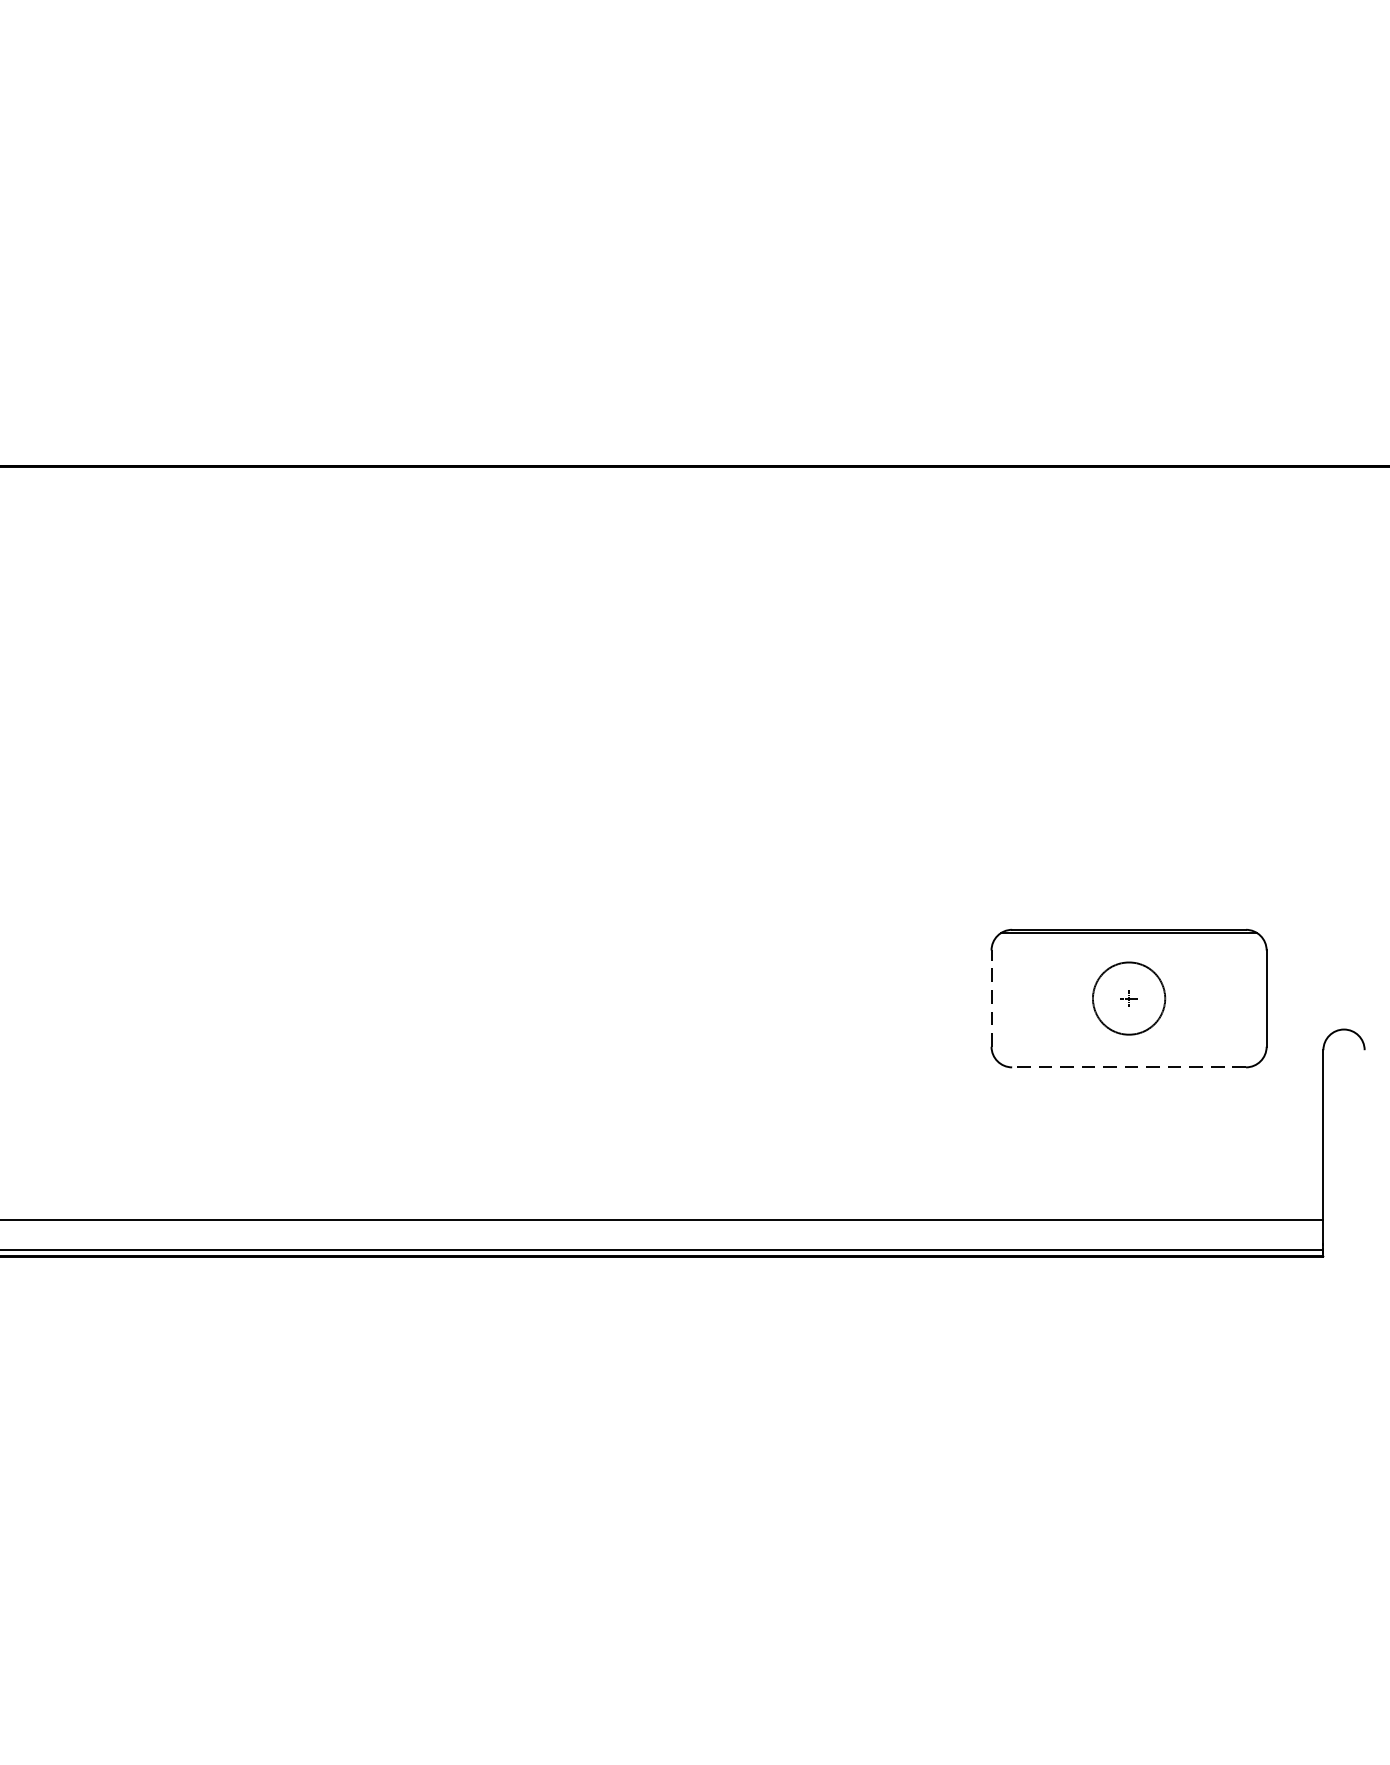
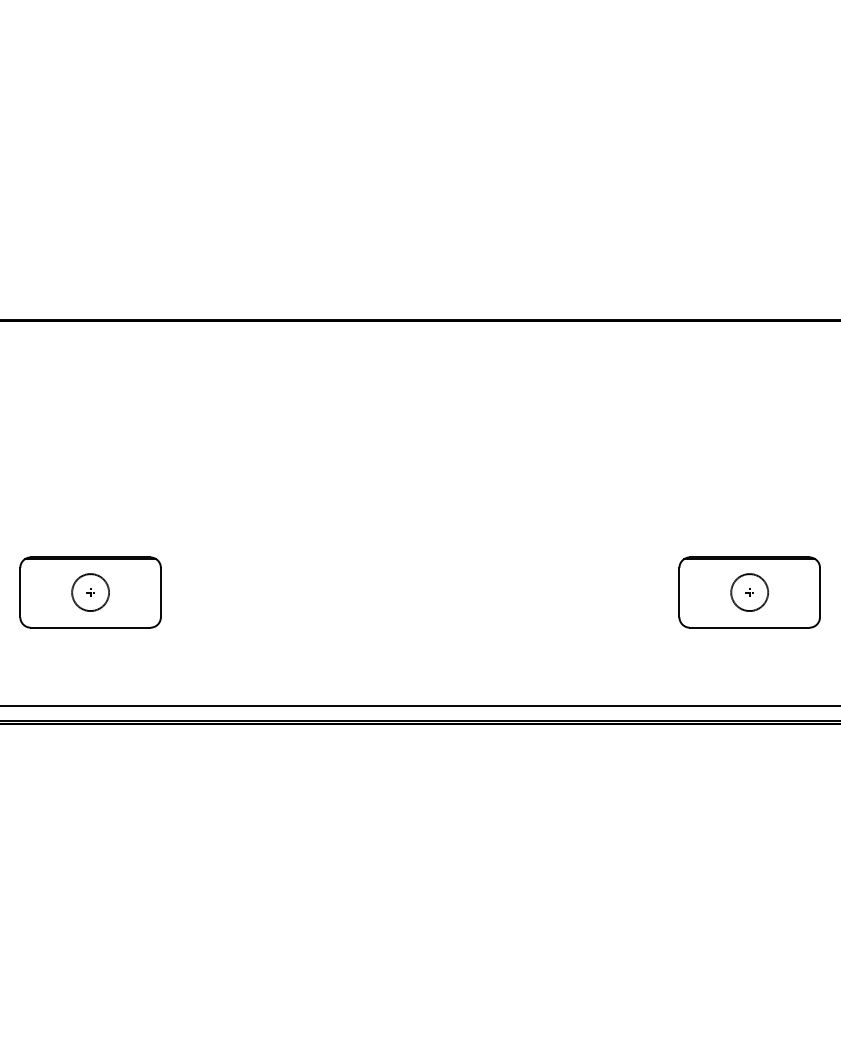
line: (991, 998) -> (679, 592), dashed -> solid
line: (1128, 1066) -> (749, 627), dashed -> solid

